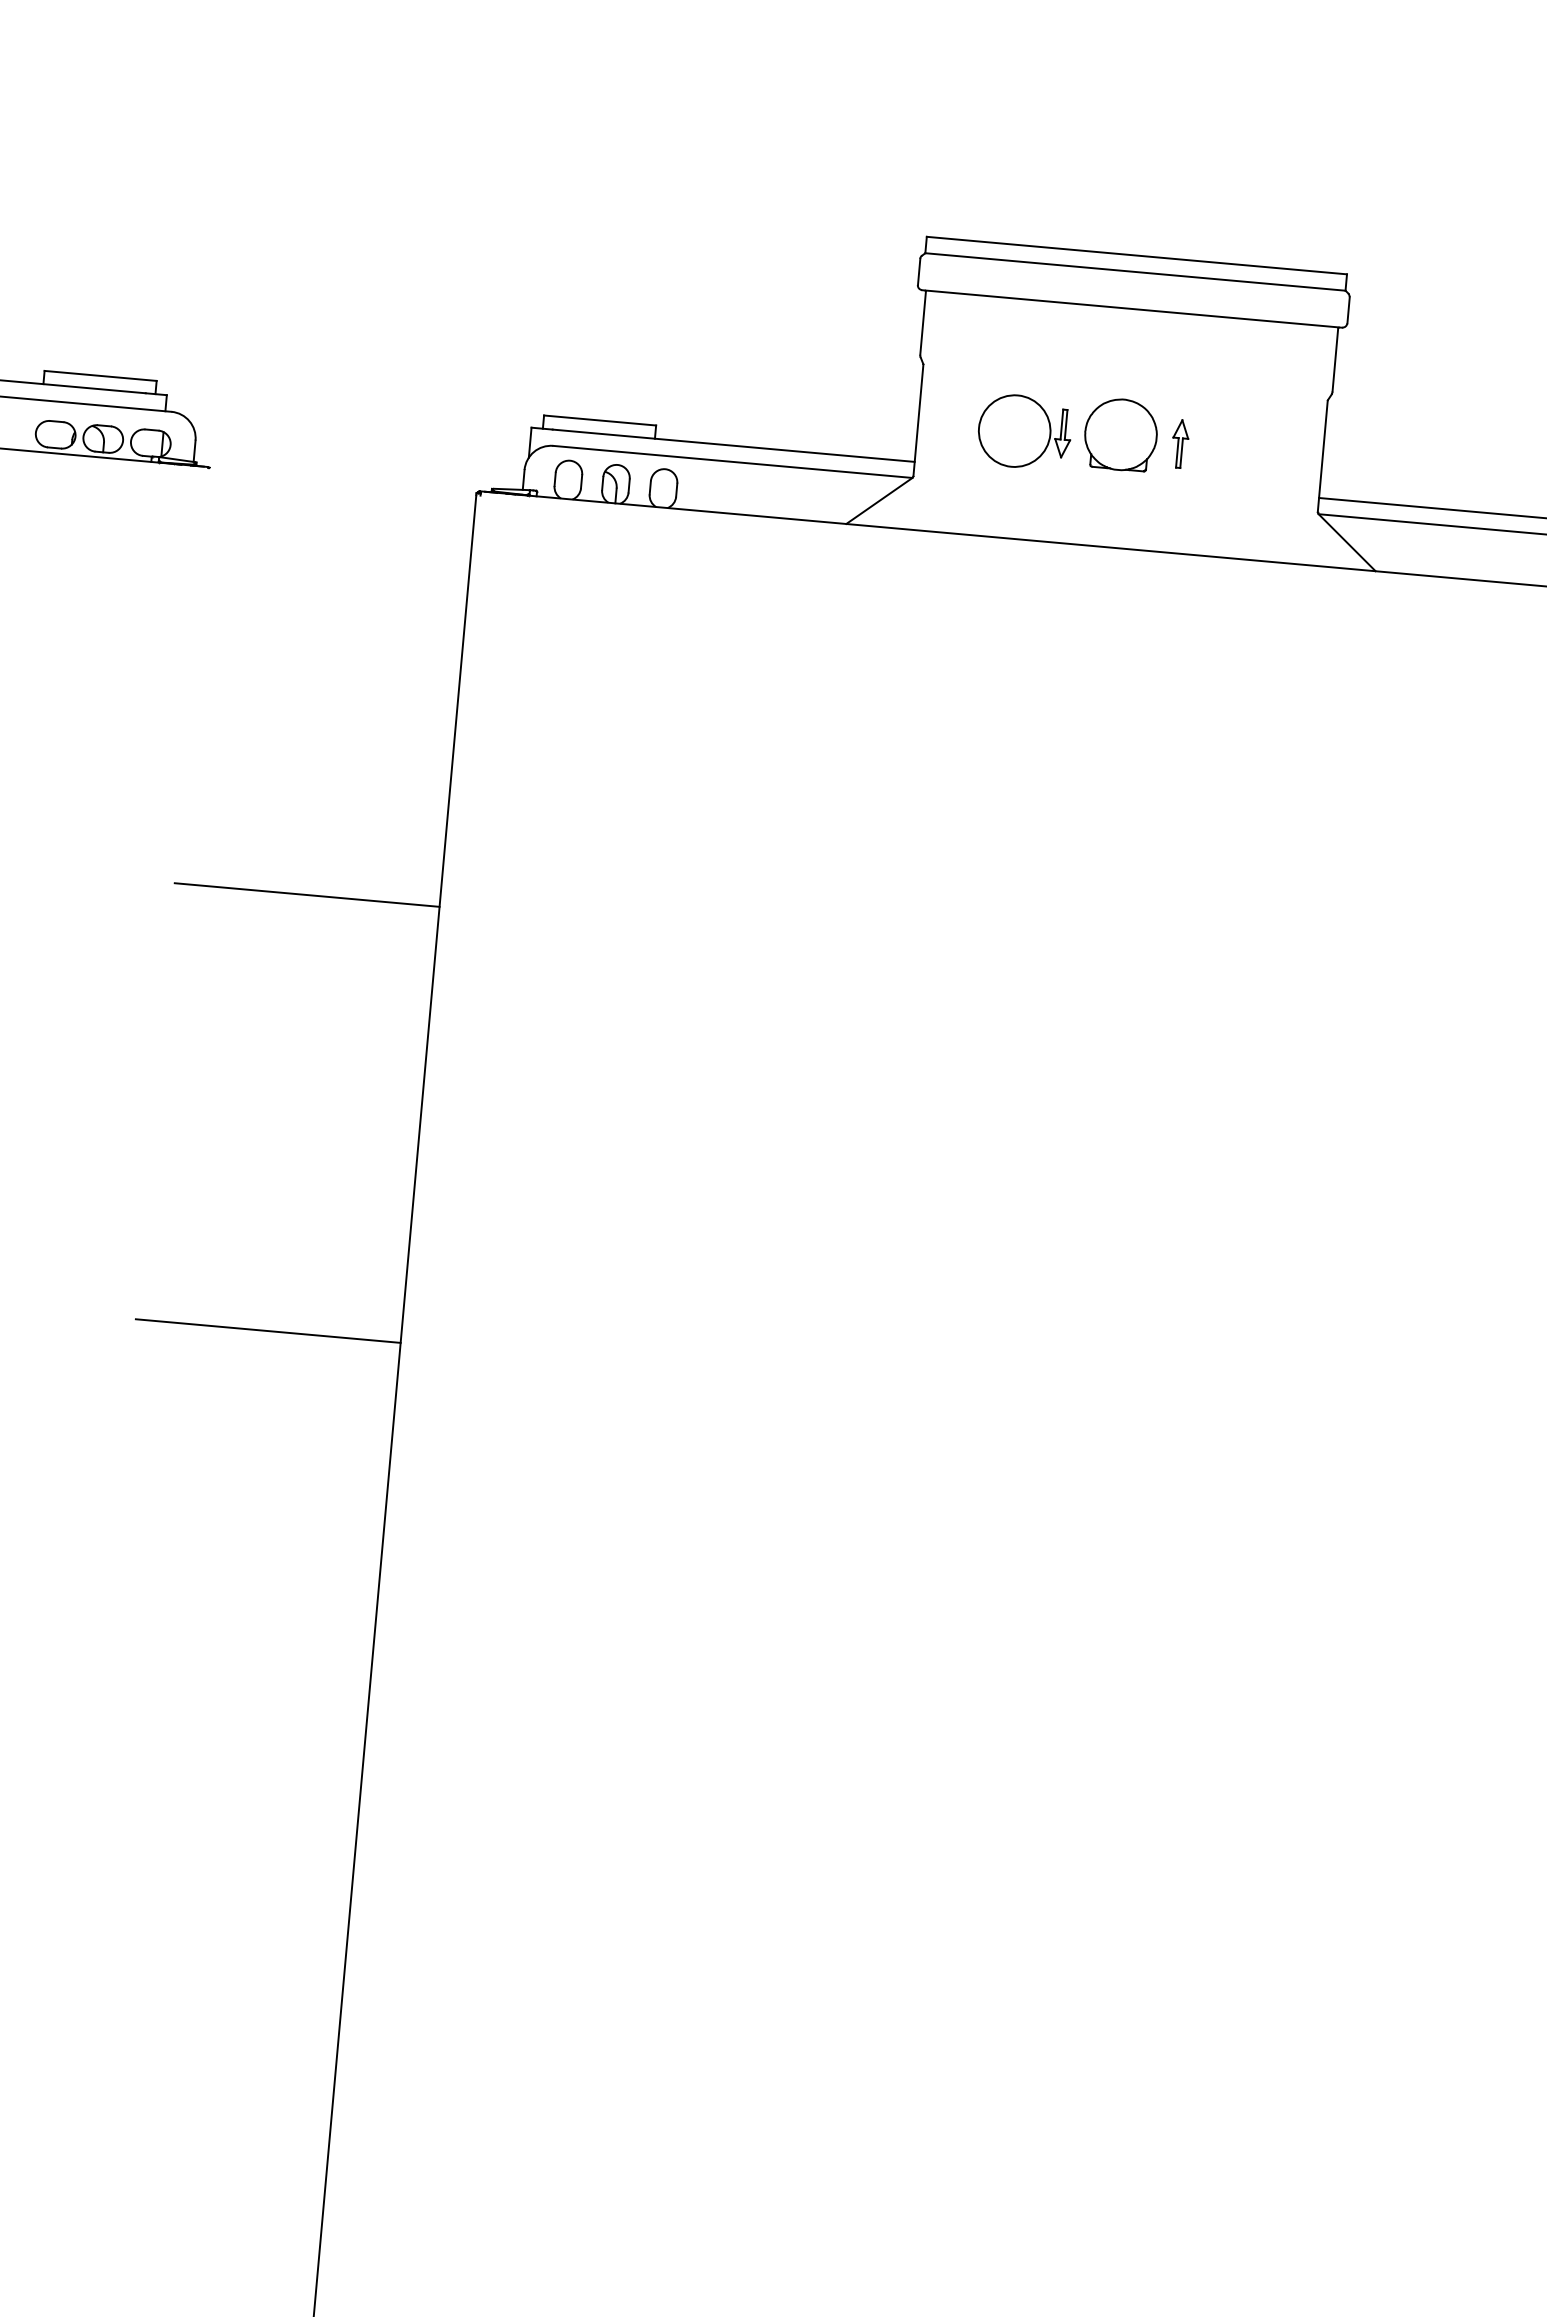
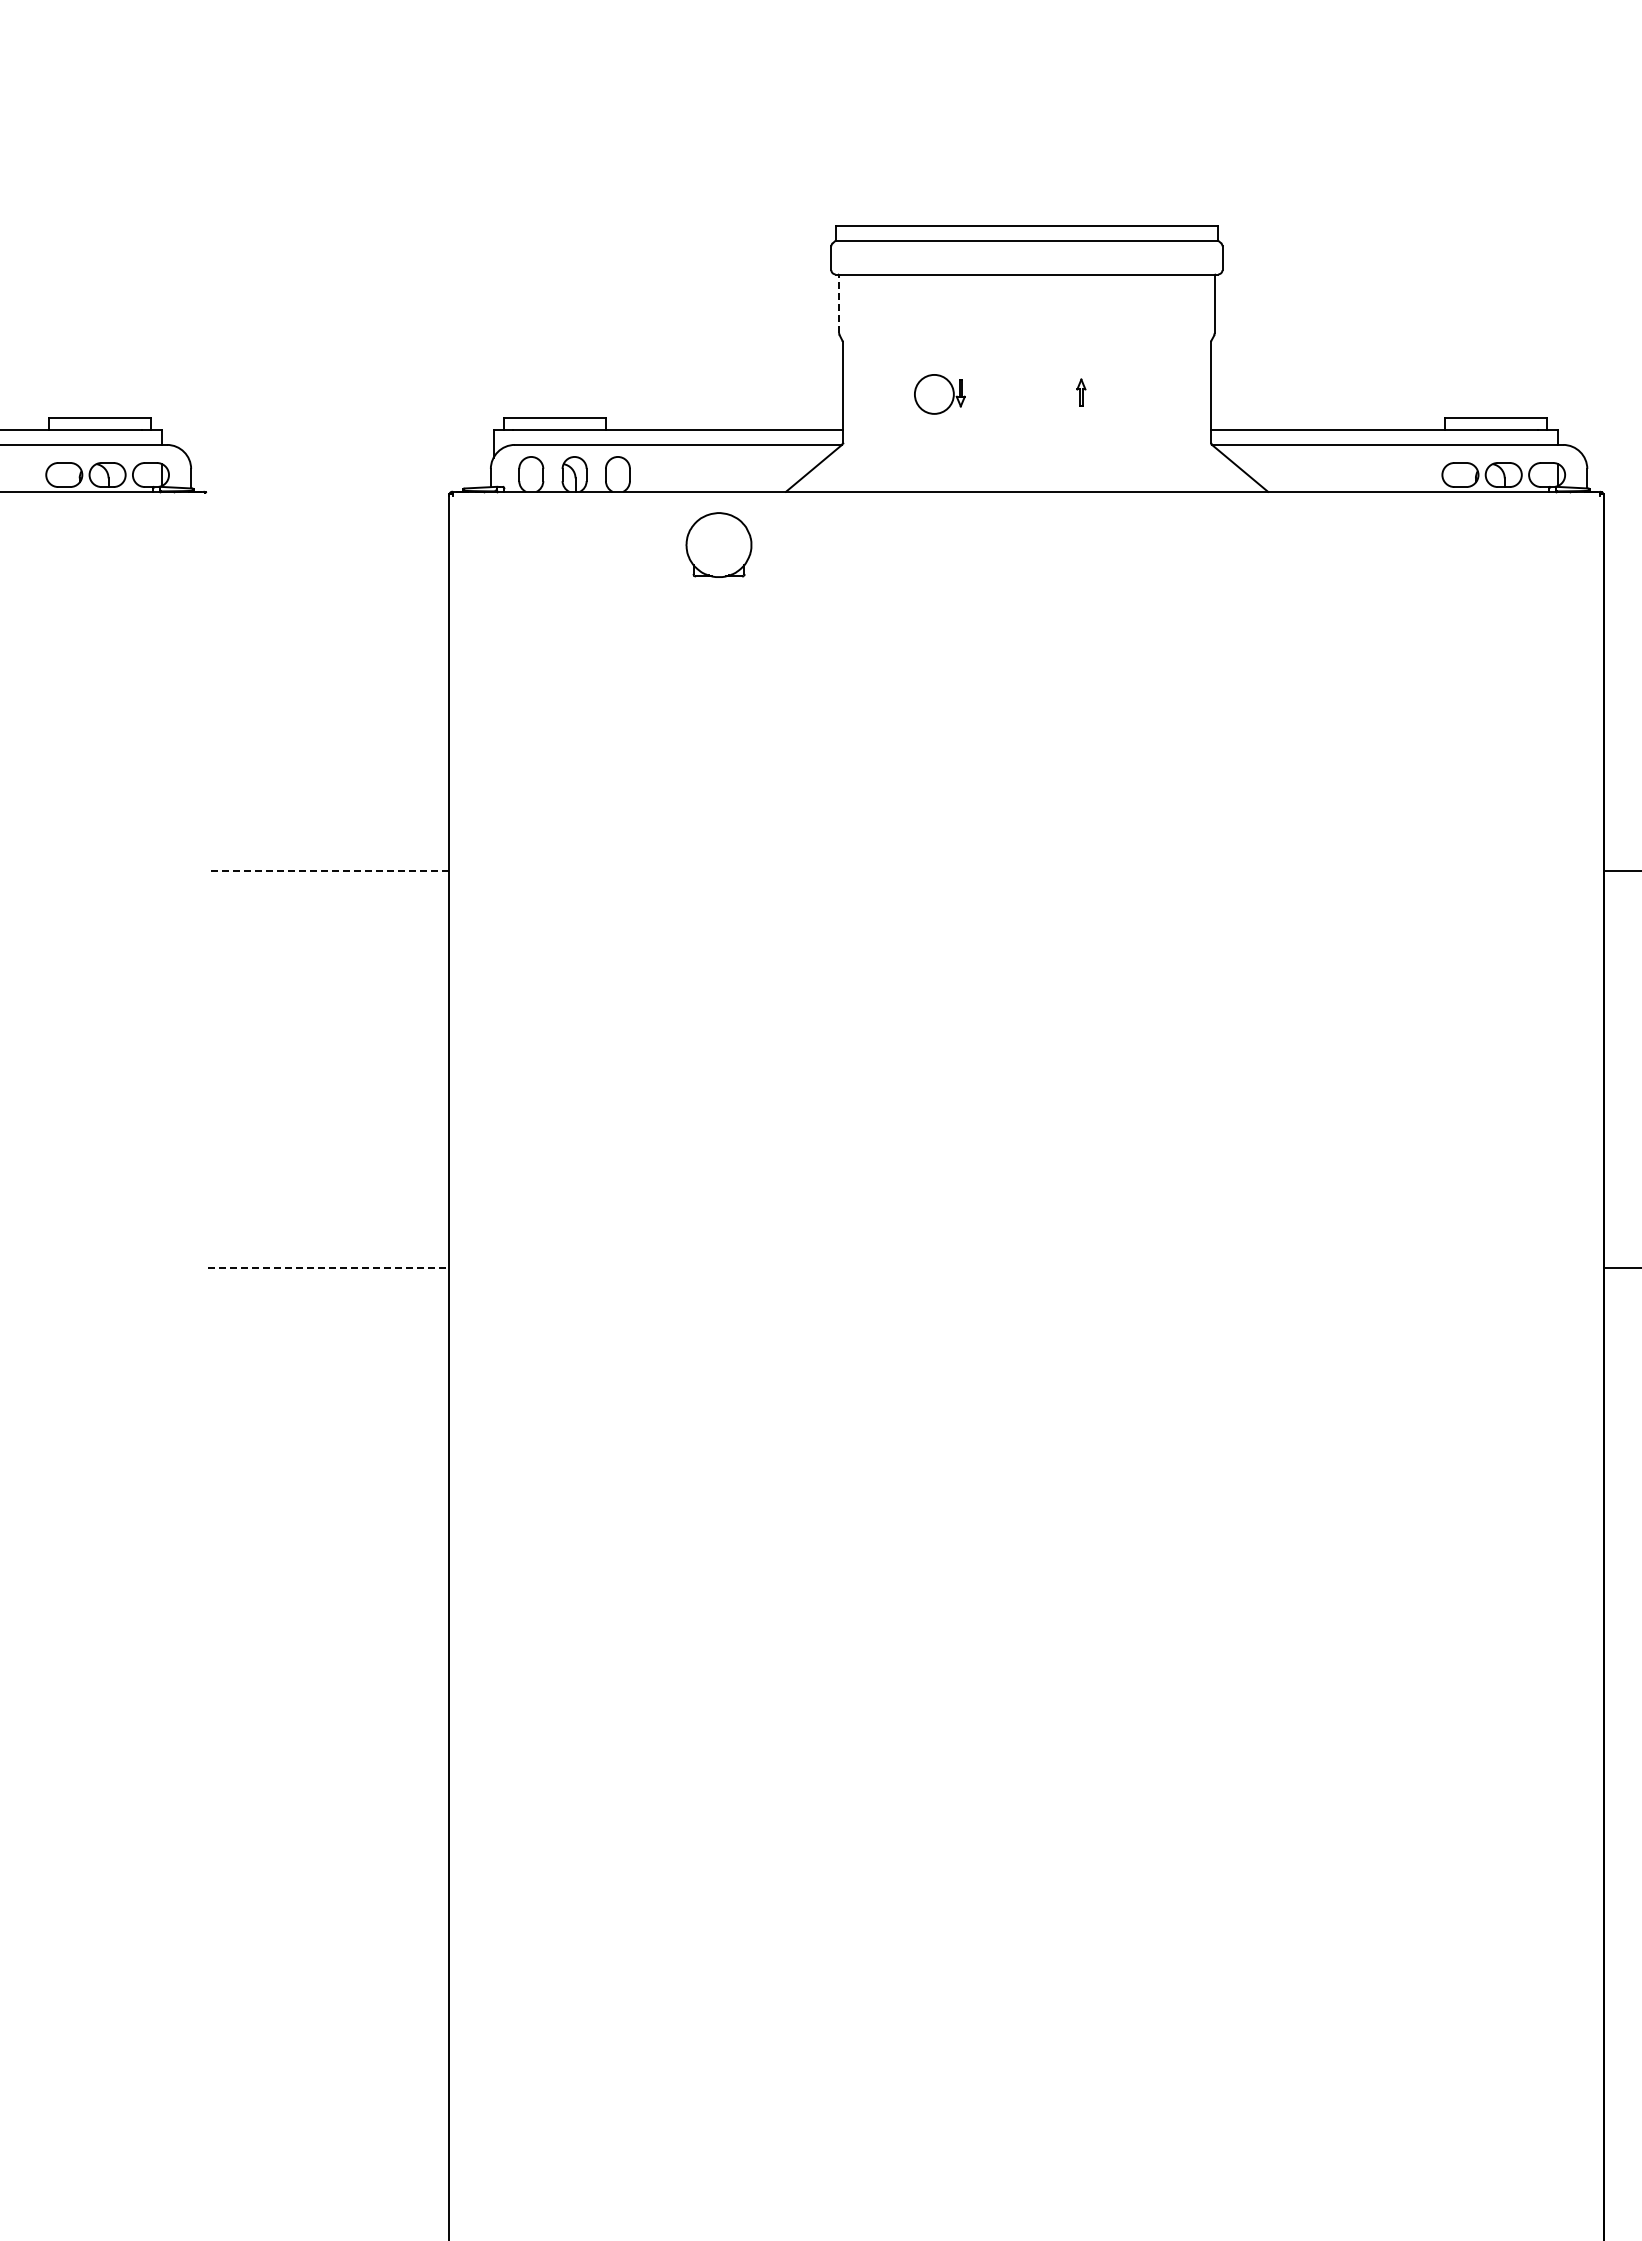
line: (923, 323) -> (839, 304), solid -> dashed
part: (1024, 432) -> (939, 394), size x0.6
part: (1120, 434) -> (718, 544), moved
part: (1180, 443) -> (1081, 392), size x0.6
line: (307, 894) -> (328, 870), solid -> dashed
line: (268, 1330) -> (328, 1267), solid -> dashed

